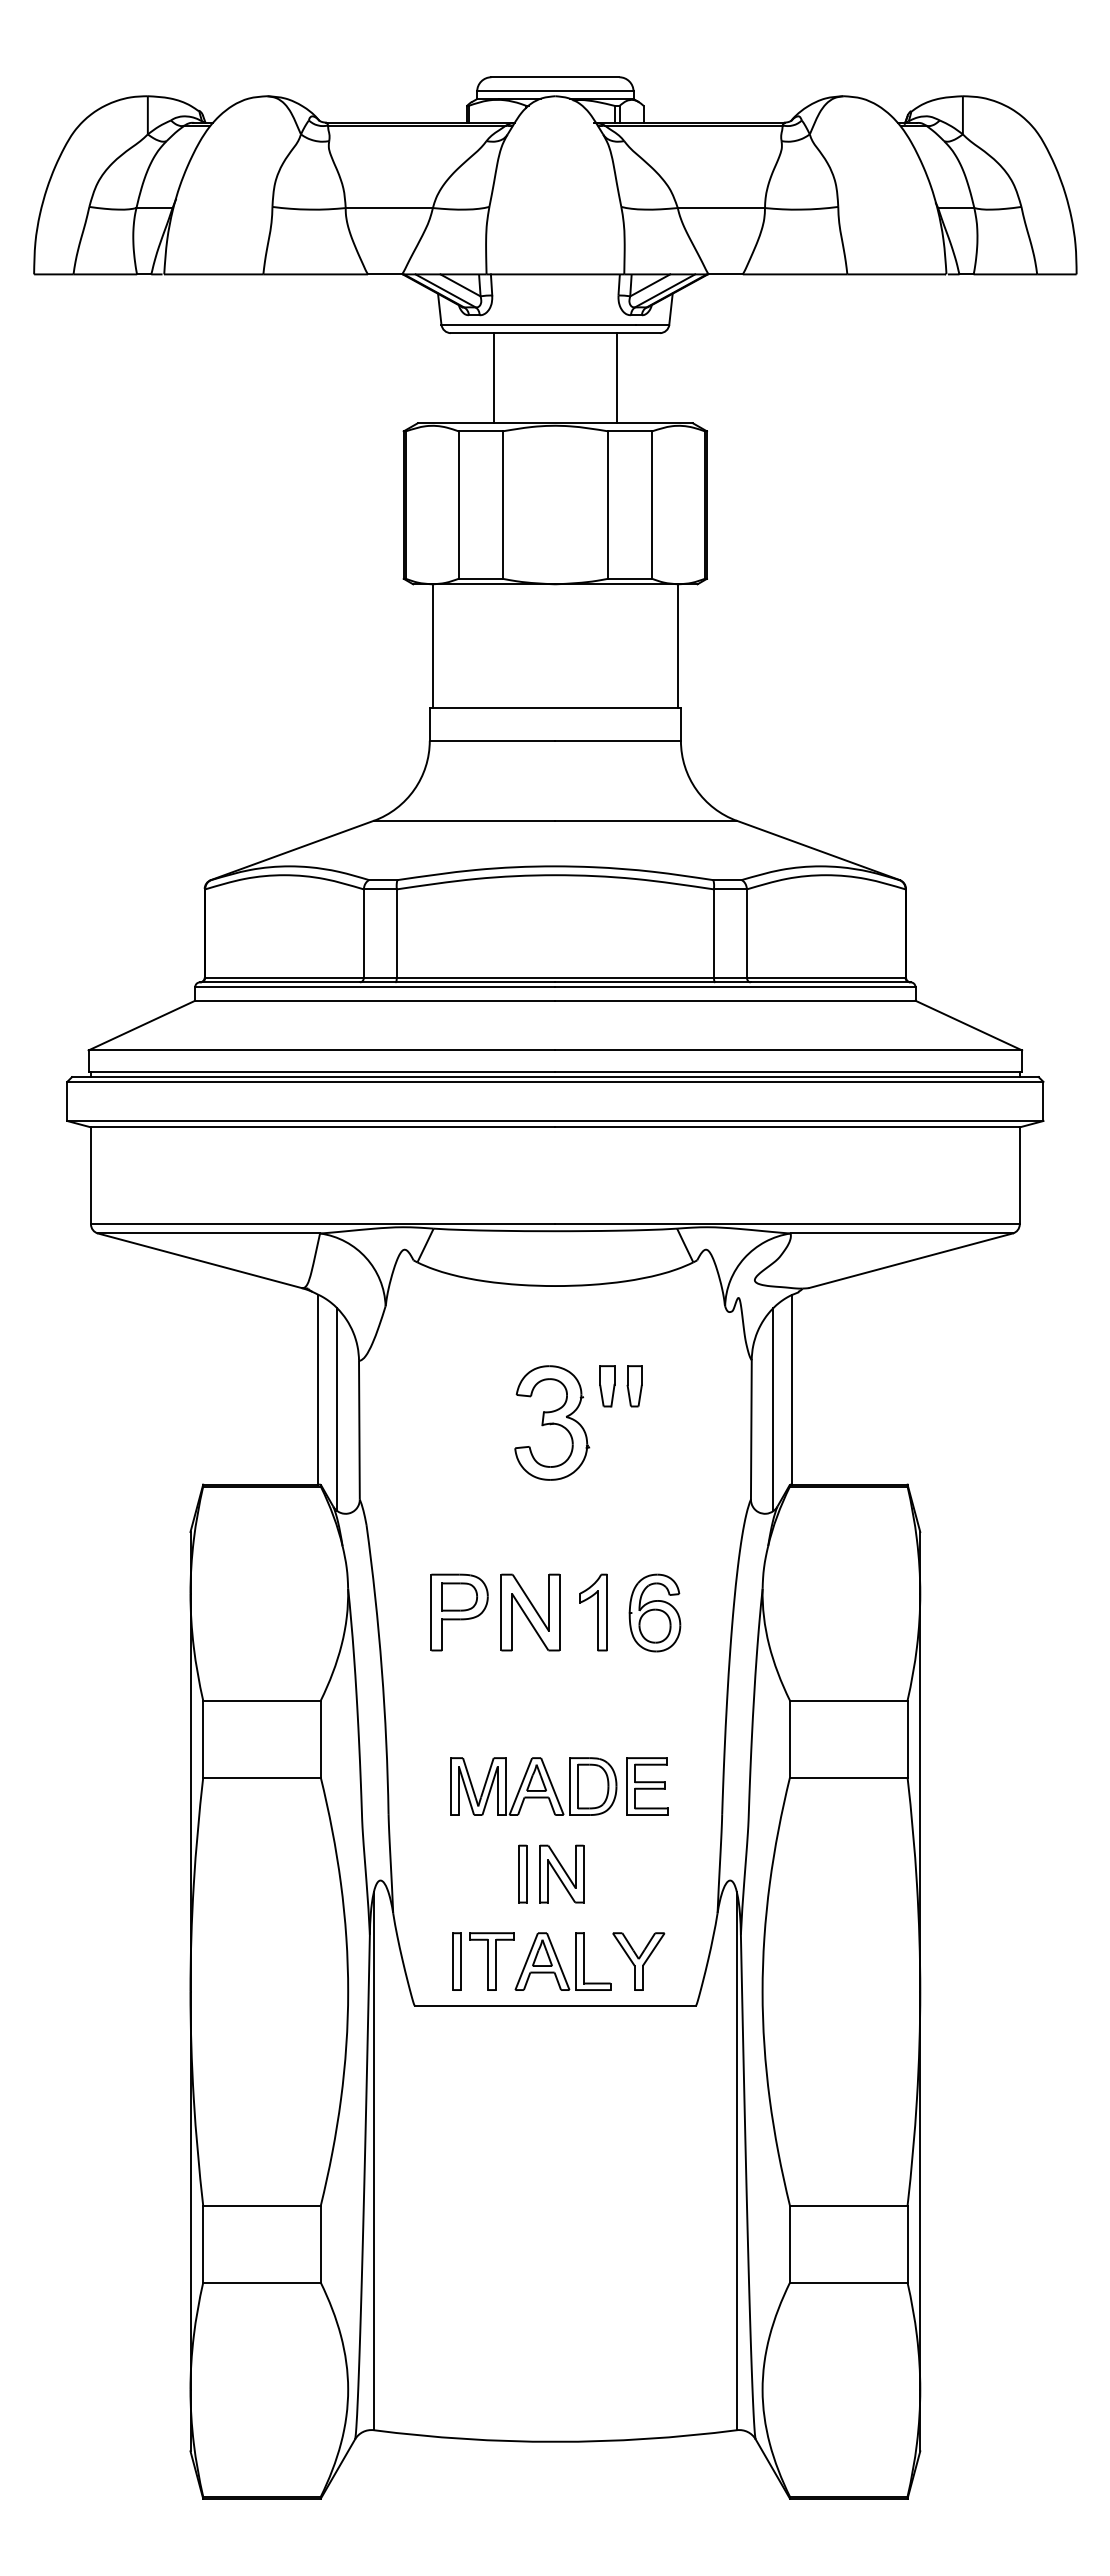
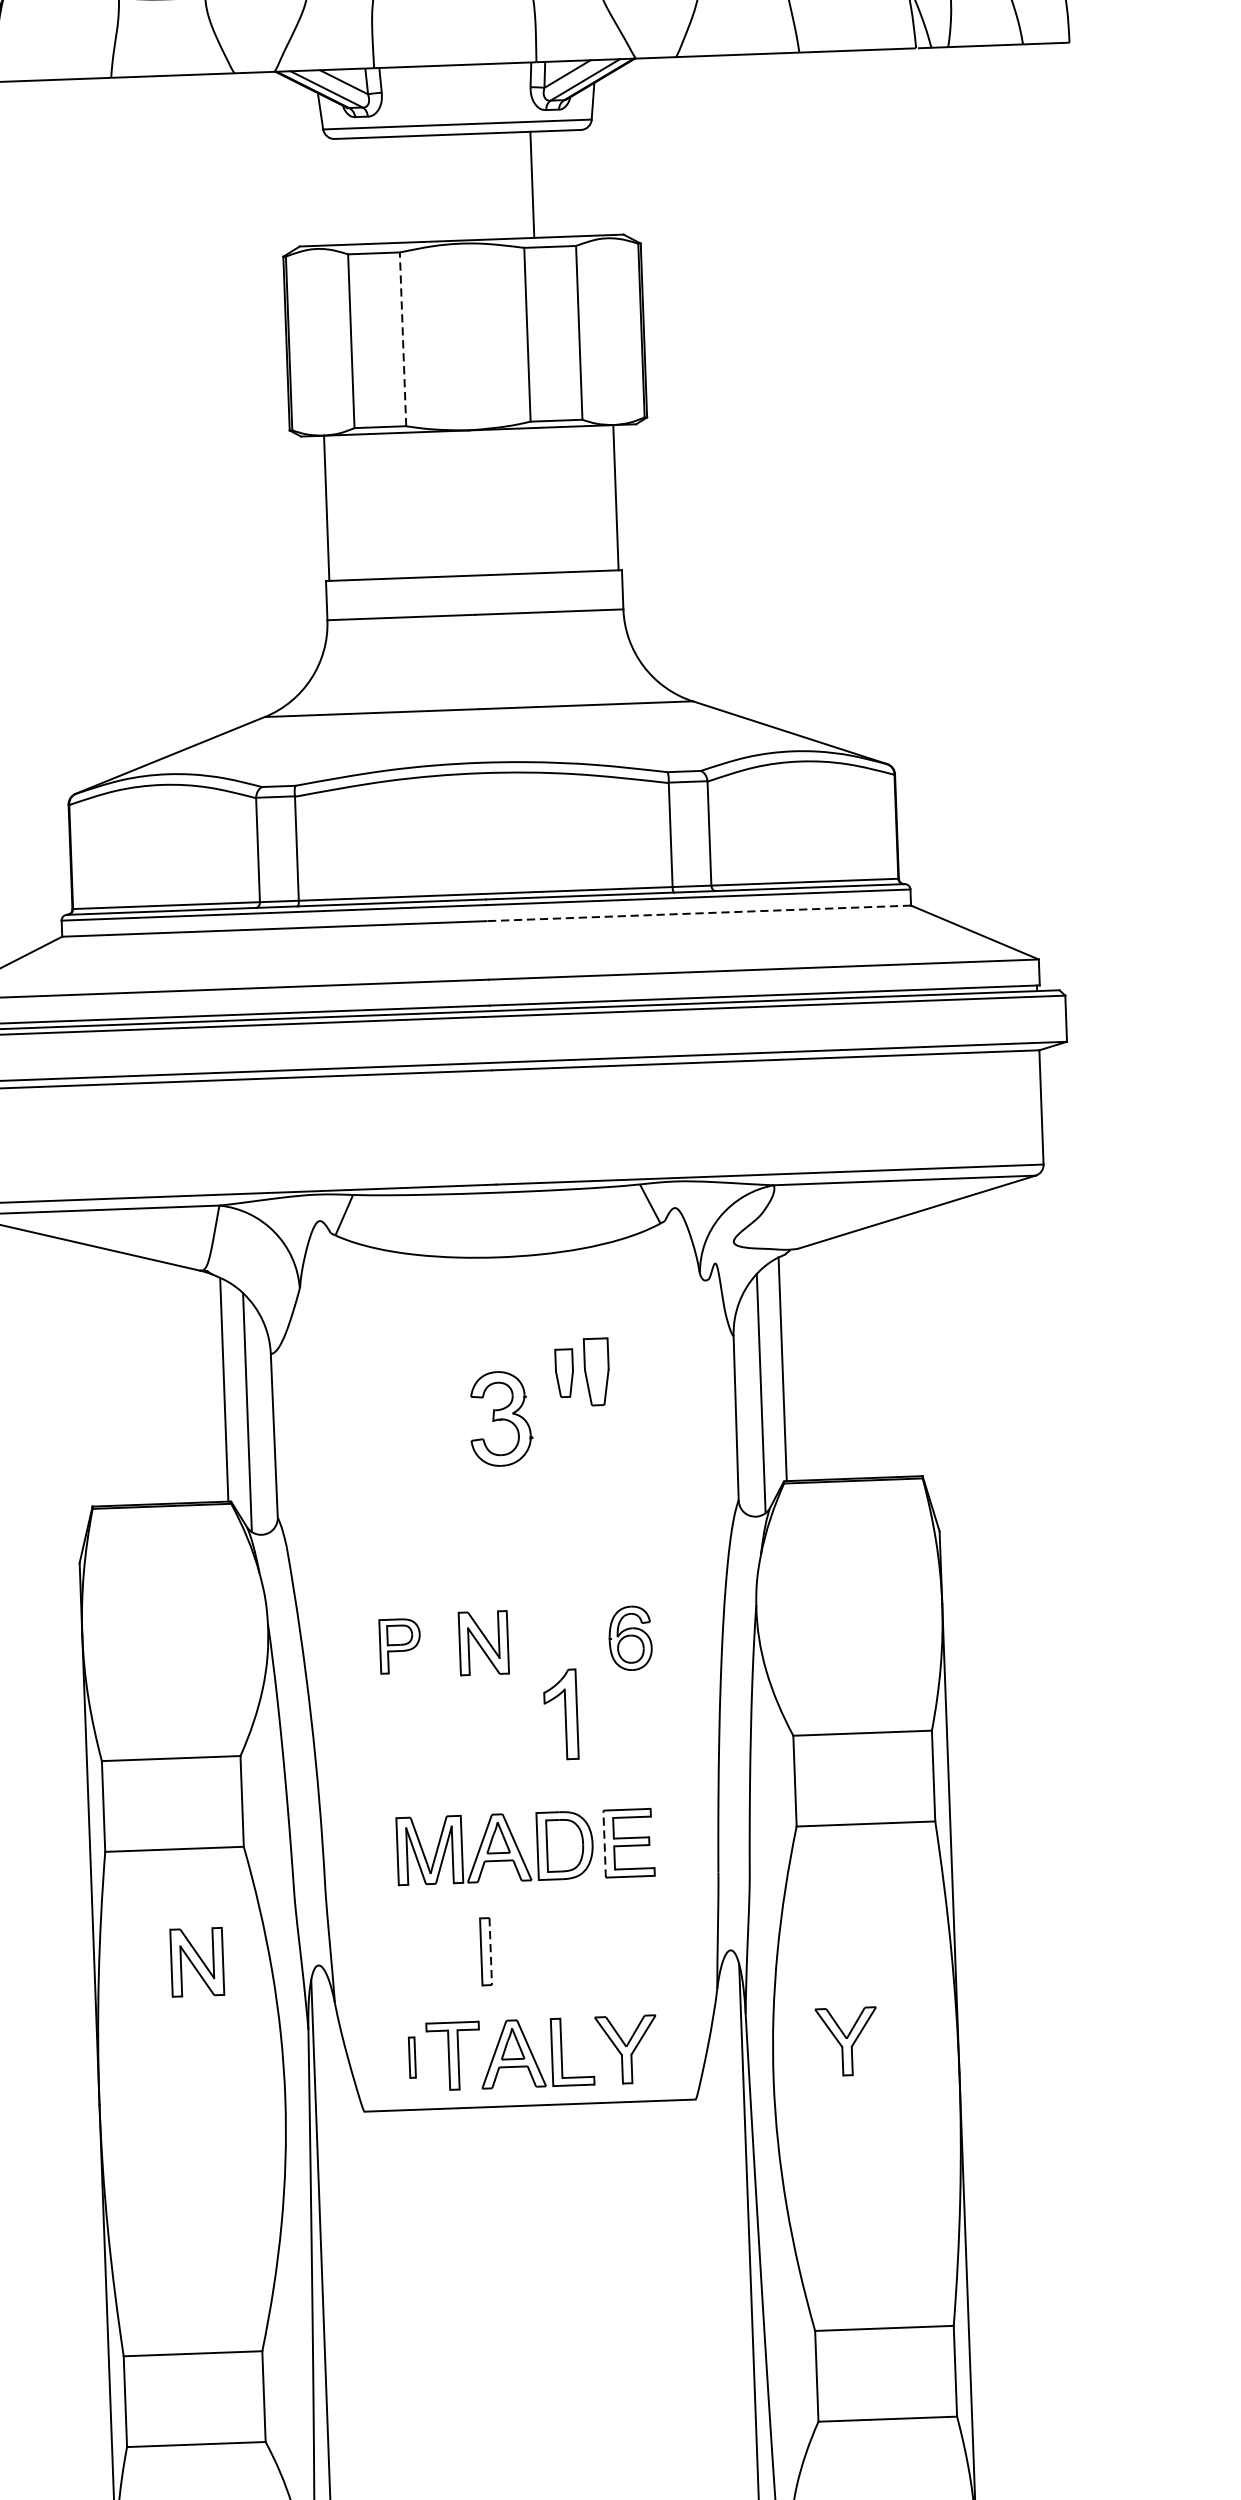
line: (493, 378) -> (386, 190), removed
line: (502, 505) -> (402, 339), solid -> dashed
line: (734, 1000) -> (697, 913), solid -> dashed
part: (634, 1386) -> (596, 1372), size x1.4
part: (552, 1422) -> (501, 1418), size x0.7
part: (459, 1612) -> (400, 1646), size x0.6
part: (530, 1612) -> (483, 1643), size x0.7
part: (593, 1612) -> (560, 1714), moved
part: (654, 1612) -> (629, 1637), size x0.7
line: (626, 1786) -> (604, 1844), solid -> dashed
part: (561, 1873) -> (196, 1961), moved
line: (526, 1874) -> (490, 1952), solid -> dashed
part: (456, 1961) -> (411, 2057), size x0.6
part: (825, 1961) -> (846, 2041), added

